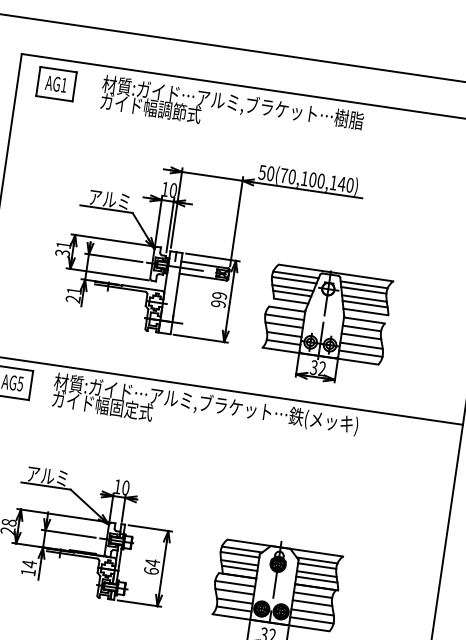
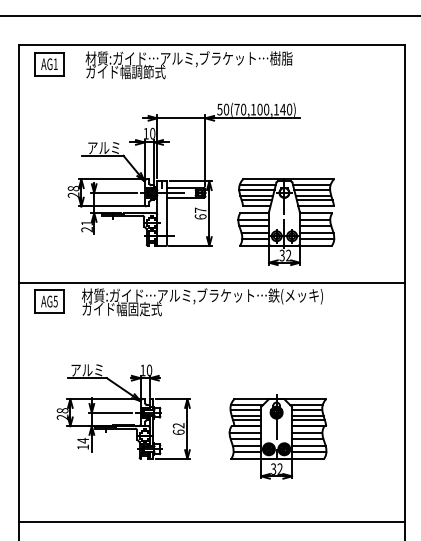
text: (63, 248) -> (73, 191), 31 -> 28
text: (218, 299) -> (200, 213), 99 -> 67
text: (152, 562) -> (178, 425), 64 -> 62

